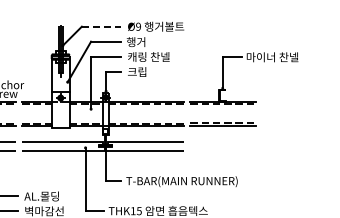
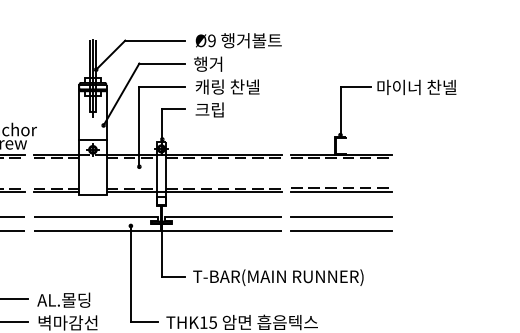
line: (101, 26) -> (155, 40), dashed -> solid
line: (223, 141) -> (341, 216), added
line: (223, 150) -> (341, 229), added

